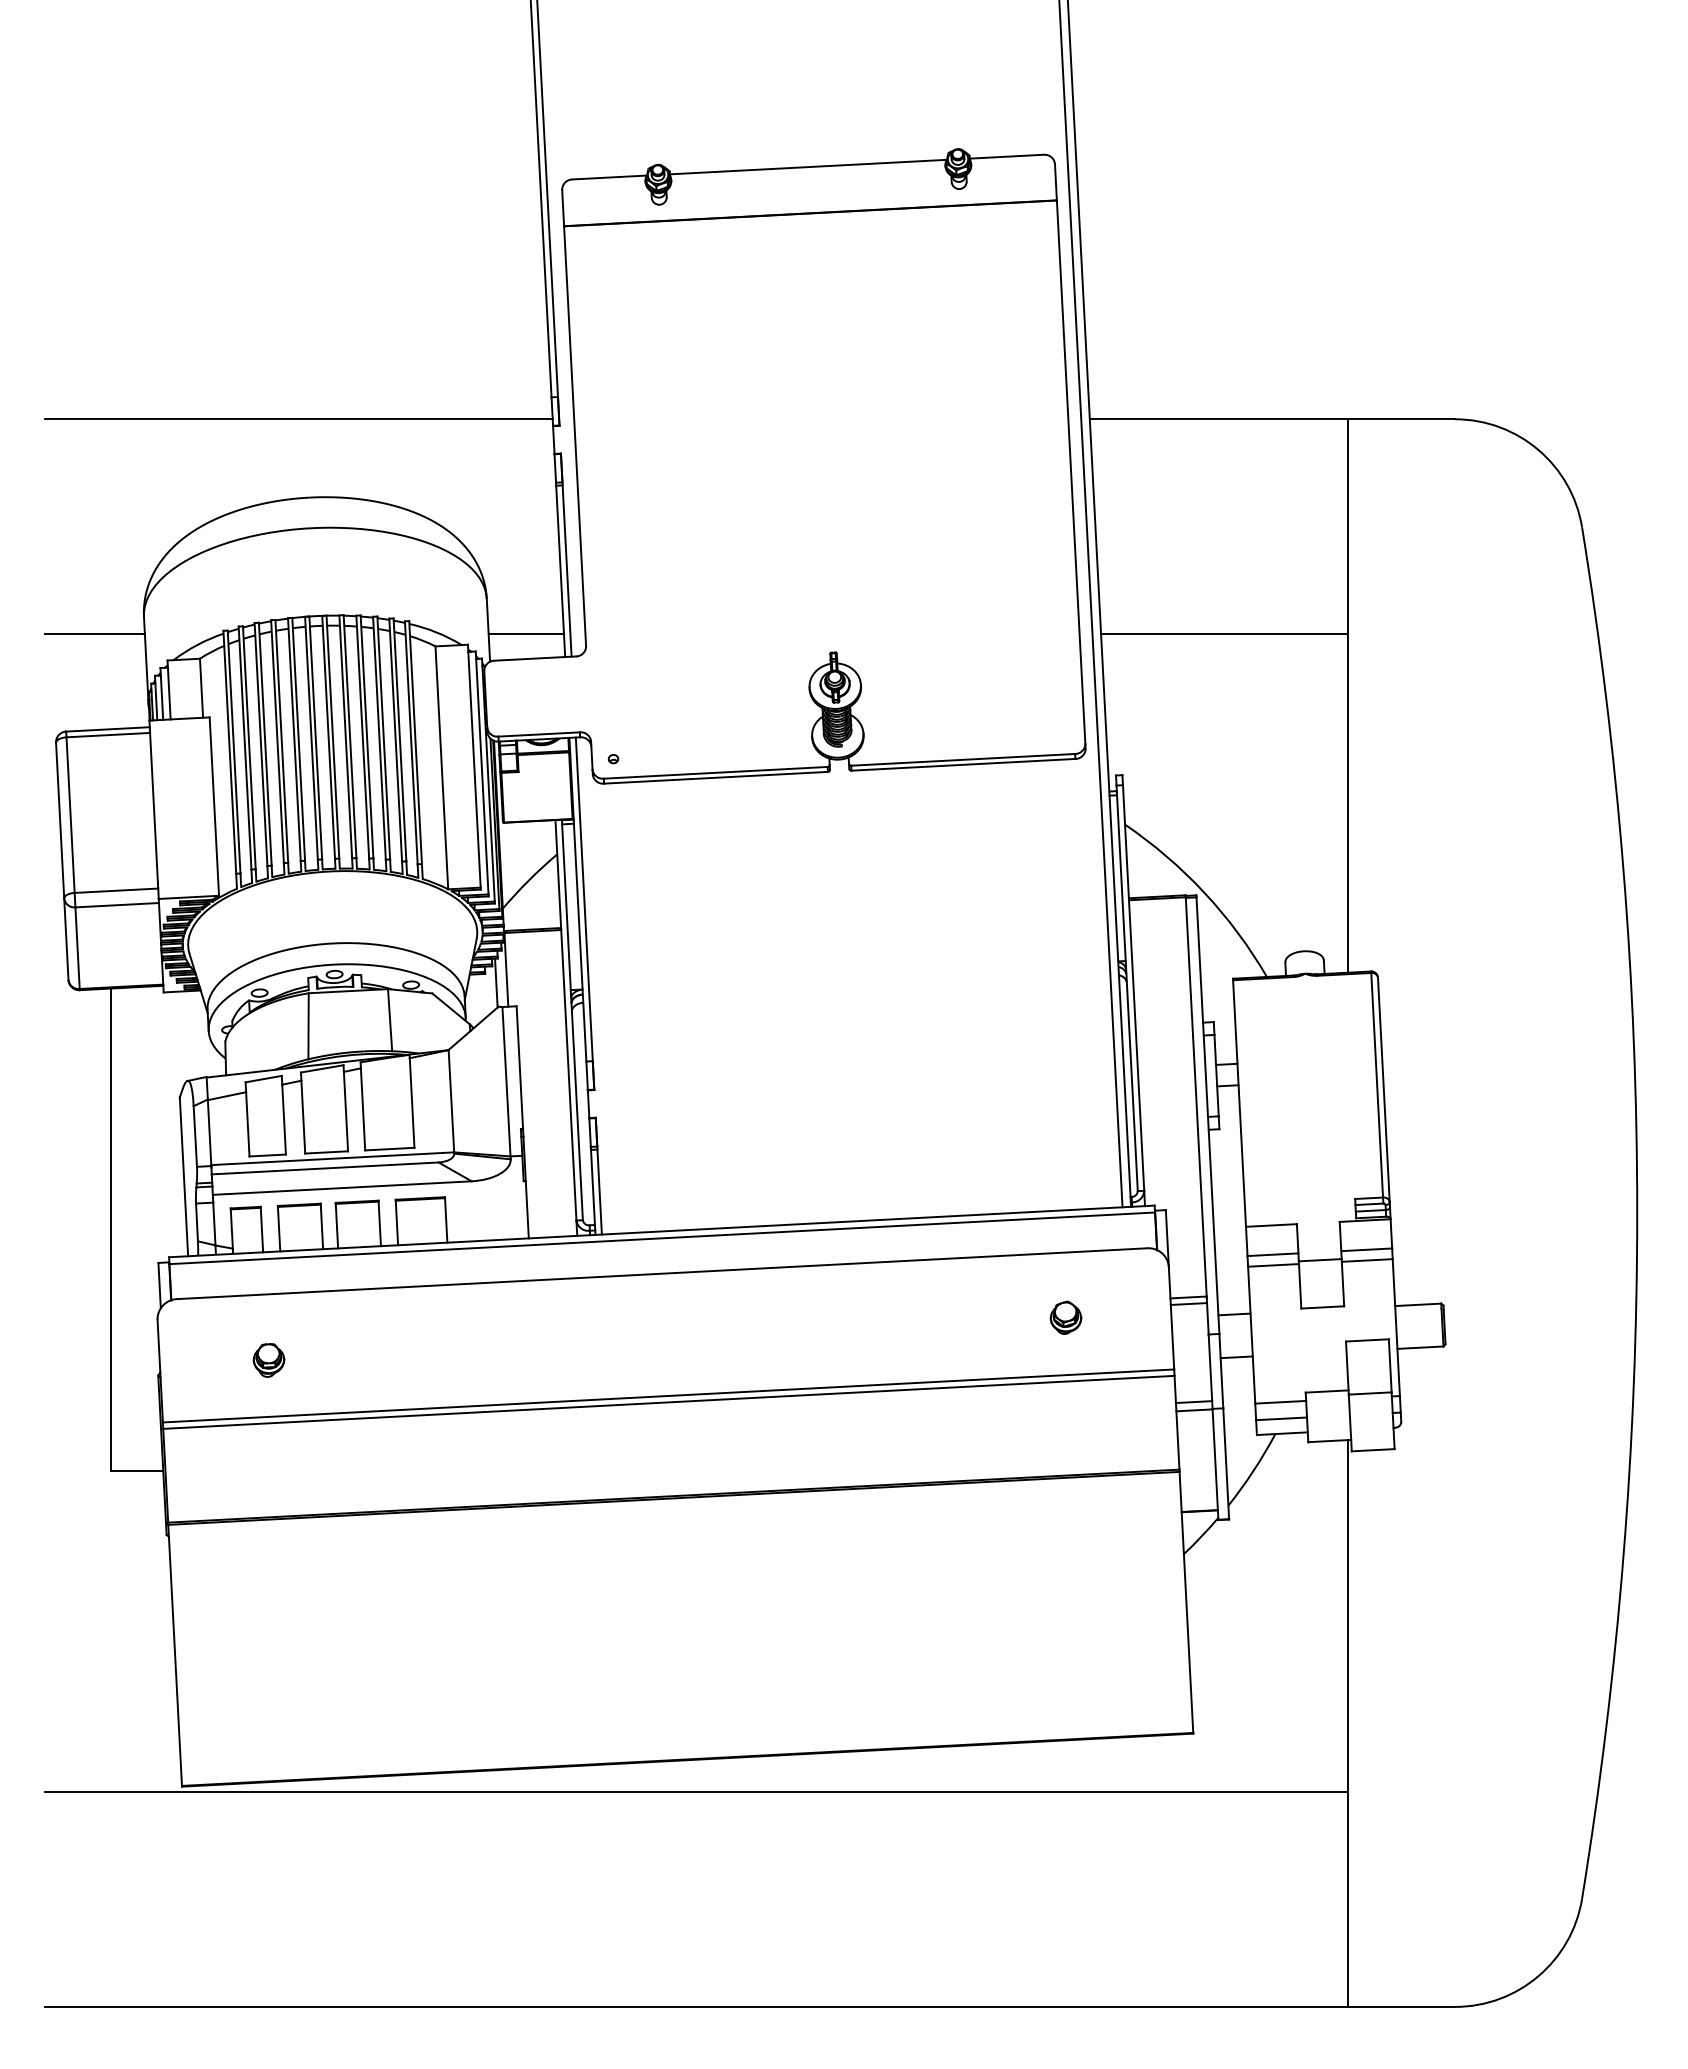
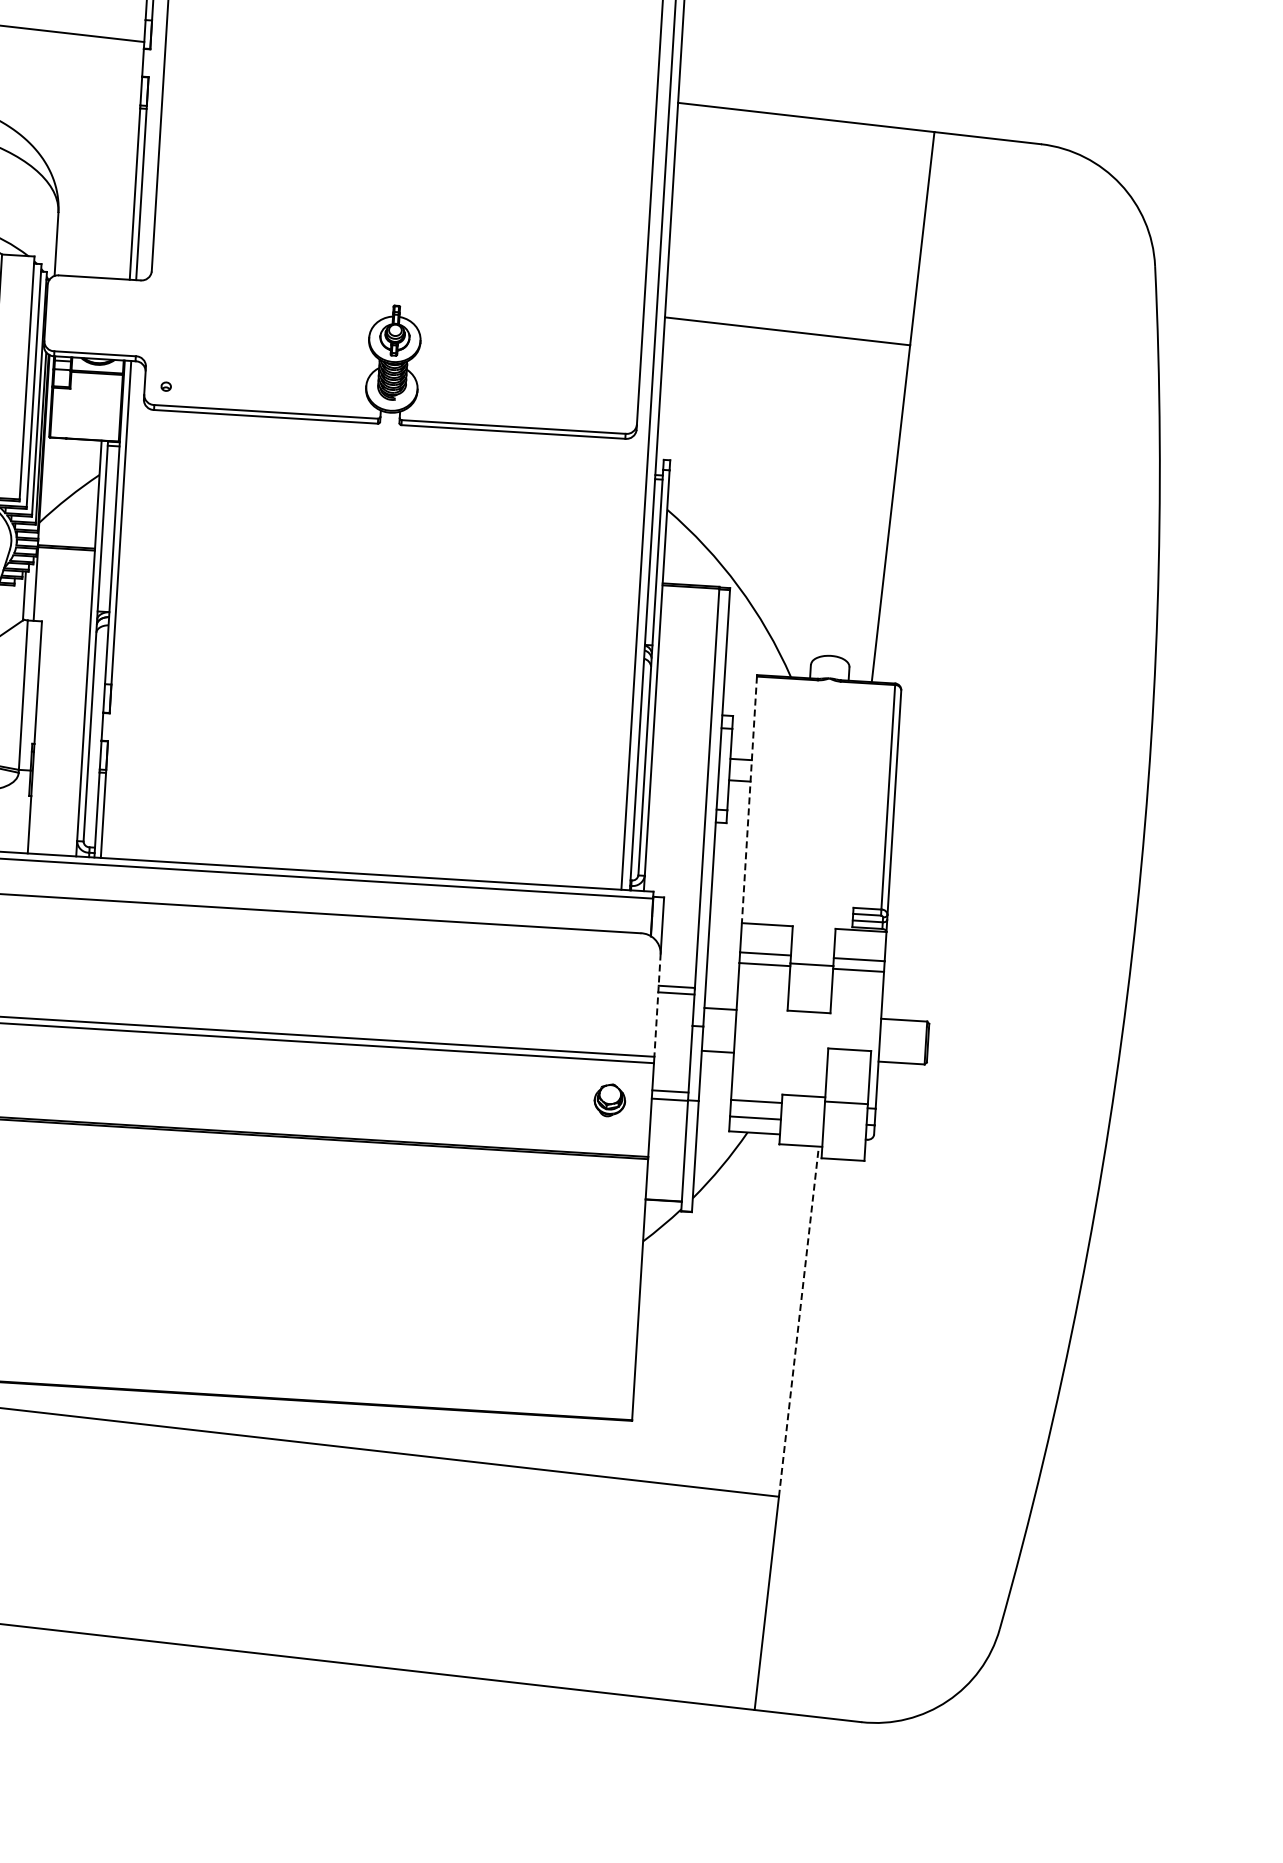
line: (525, 633) -> (92, 251), removed
line: (1239, 1104) -> (749, 800), solid -> dashed
part: (1065, 1317) -> (609, 1100), moved
line: (1171, 1317) -> (657, 1004), solid -> dashed
line: (1347, 1615) -> (798, 1320), solid -> dashed

